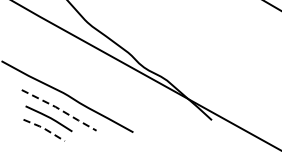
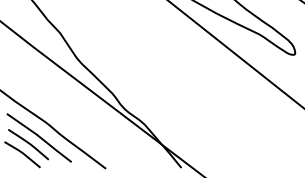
line: (60, 109) -> (40, 137), dashed -> solid
line: (45, 128) -> (23, 153), dashed -> solid

